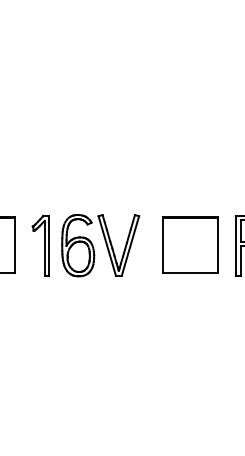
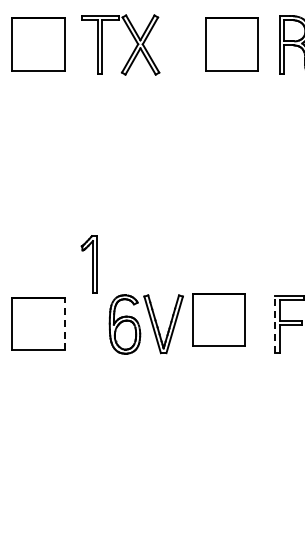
line: (14, 244) -> (64, 323), solid -> dashed
part: (190, 244) -> (218, 319), moved
part: (39, 245) -> (88, 264), moved
line: (236, 245) -> (275, 324), solid -> dashed

